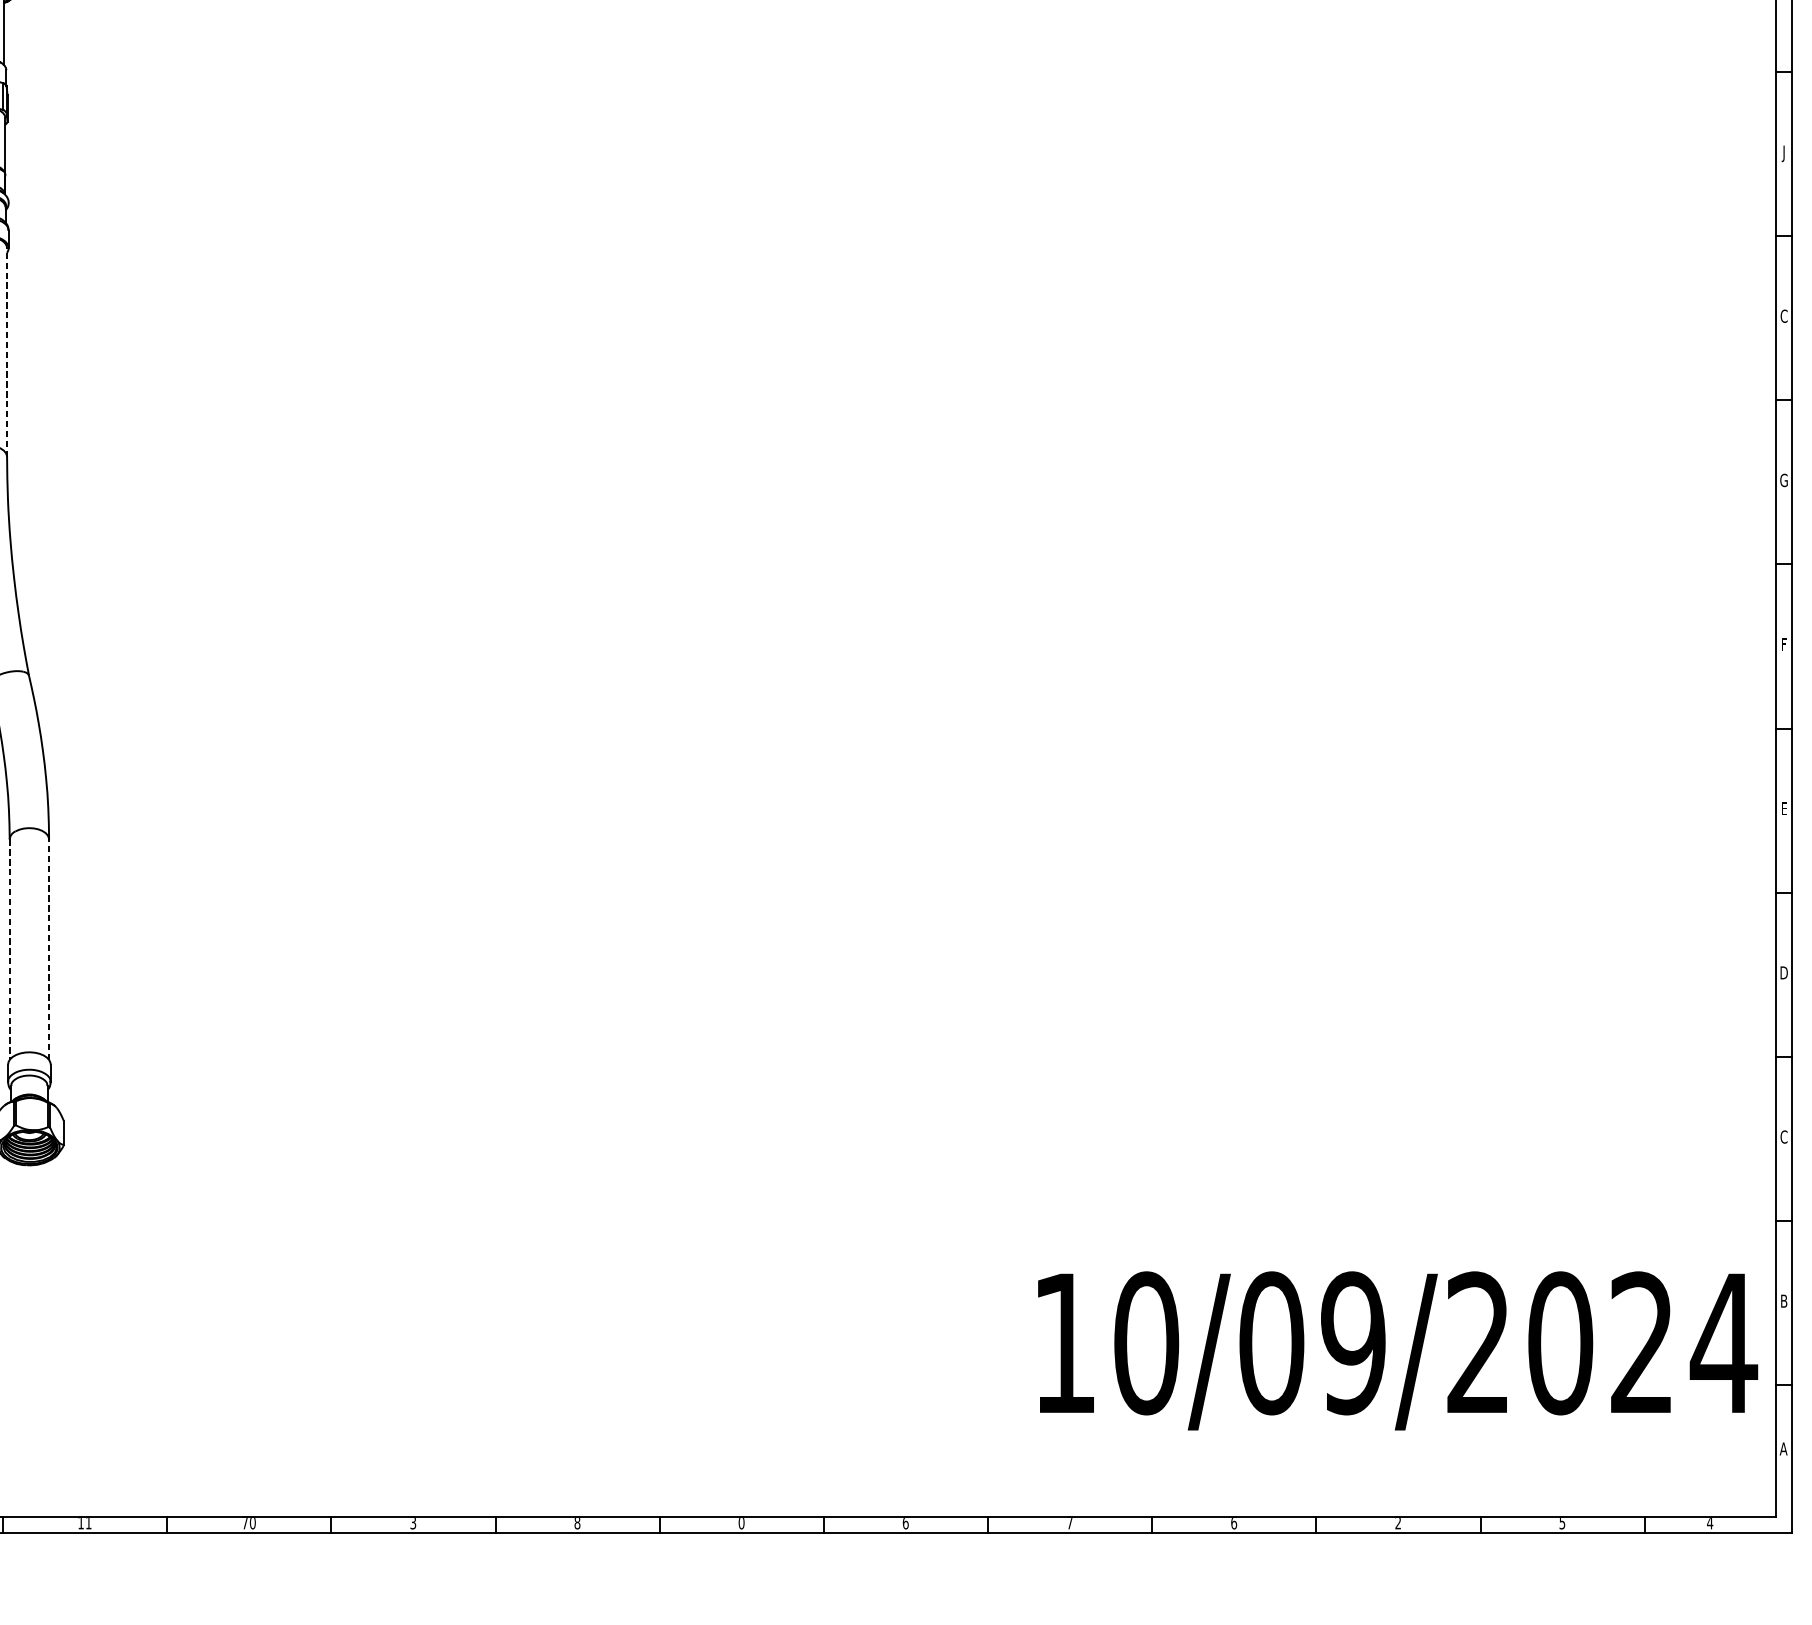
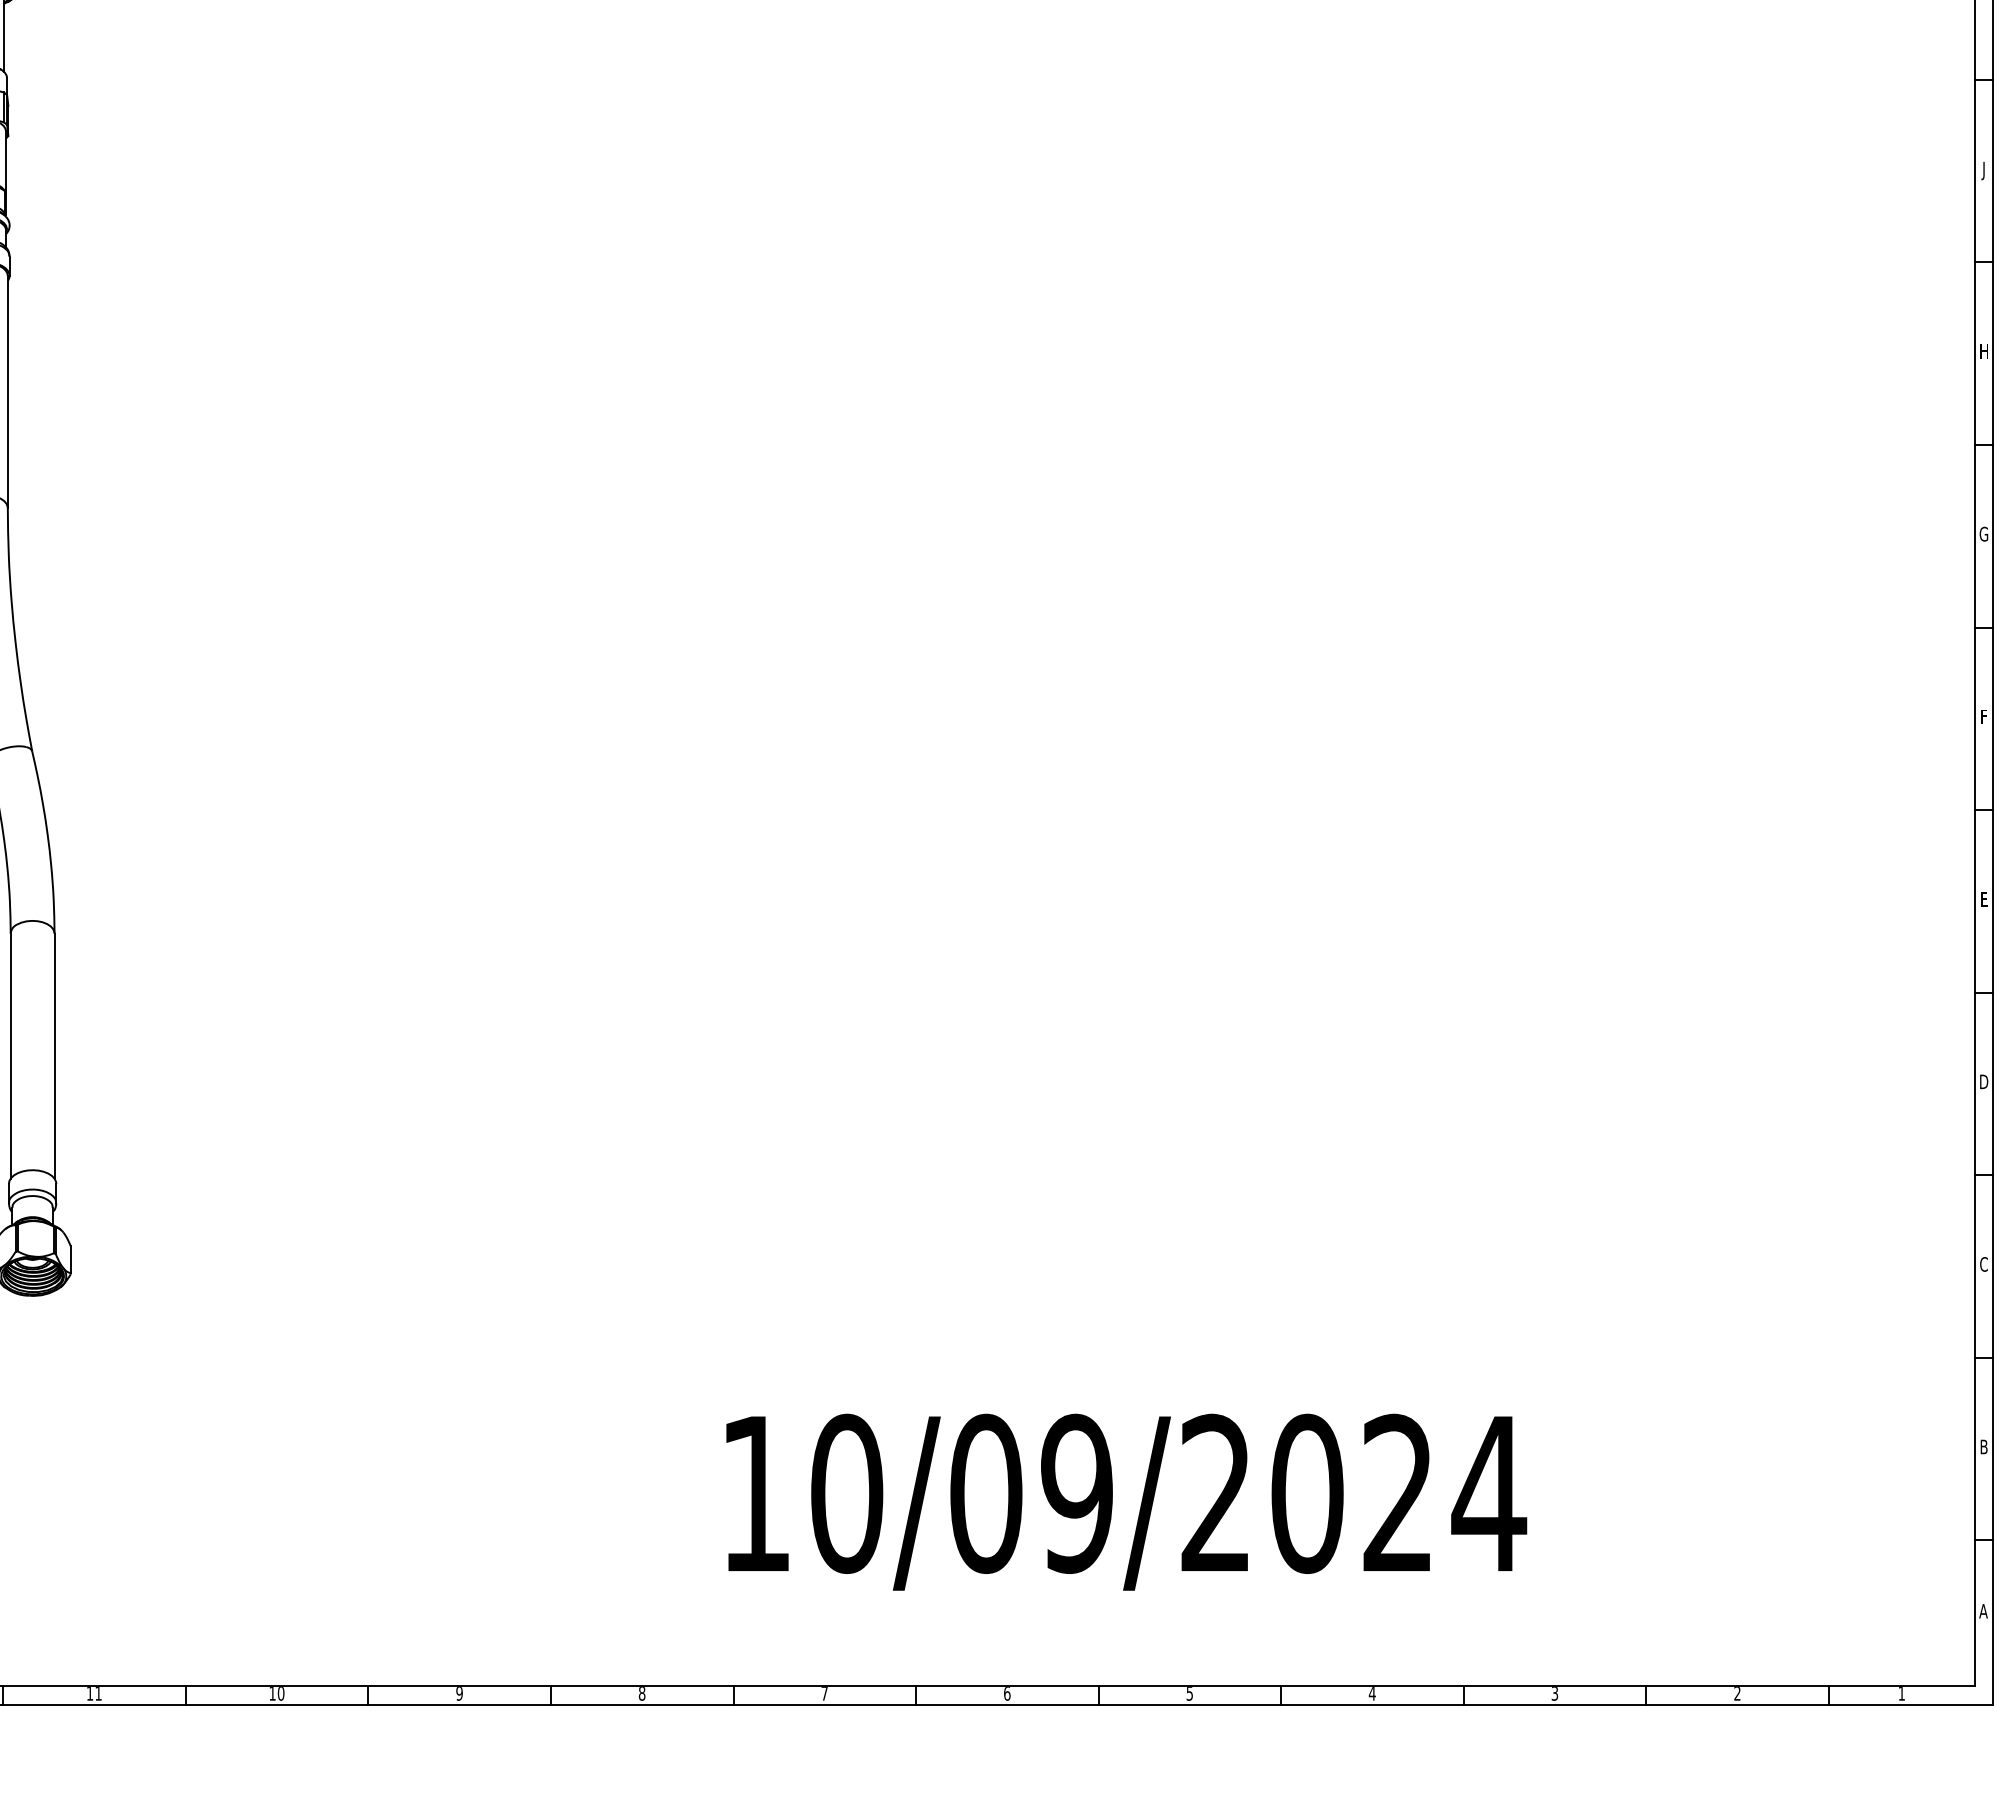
text: (1783, 316) -> (1983, 351), C -> H
line: (6, 352) -> (7, 391), dashed -> solid
line: (9, 950) -> (10, 1056), dashed -> solid
line: (49, 950) -> (54, 1056), dashed -> solid
text: (1397, 1350) -> (1126, 1501), moved
text: (245, 1522) -> (272, 1693), 70 -> 10
text: (413, 1522) -> (459, 1693), 3 -> 9
text: (741, 1522) -> (824, 1693), 0 -> 7
text: (1069, 1522) -> (1189, 1693), 7 -> 5
text: (1233, 1522) -> (1371, 1693), 6 -> 4
text: (1397, 1522) -> (1554, 1693), 2 -> 3
text: (1562, 1522) -> (1737, 1693), 5 -> 2
text: (1709, 1522) -> (1901, 1693), 4 -> 1

